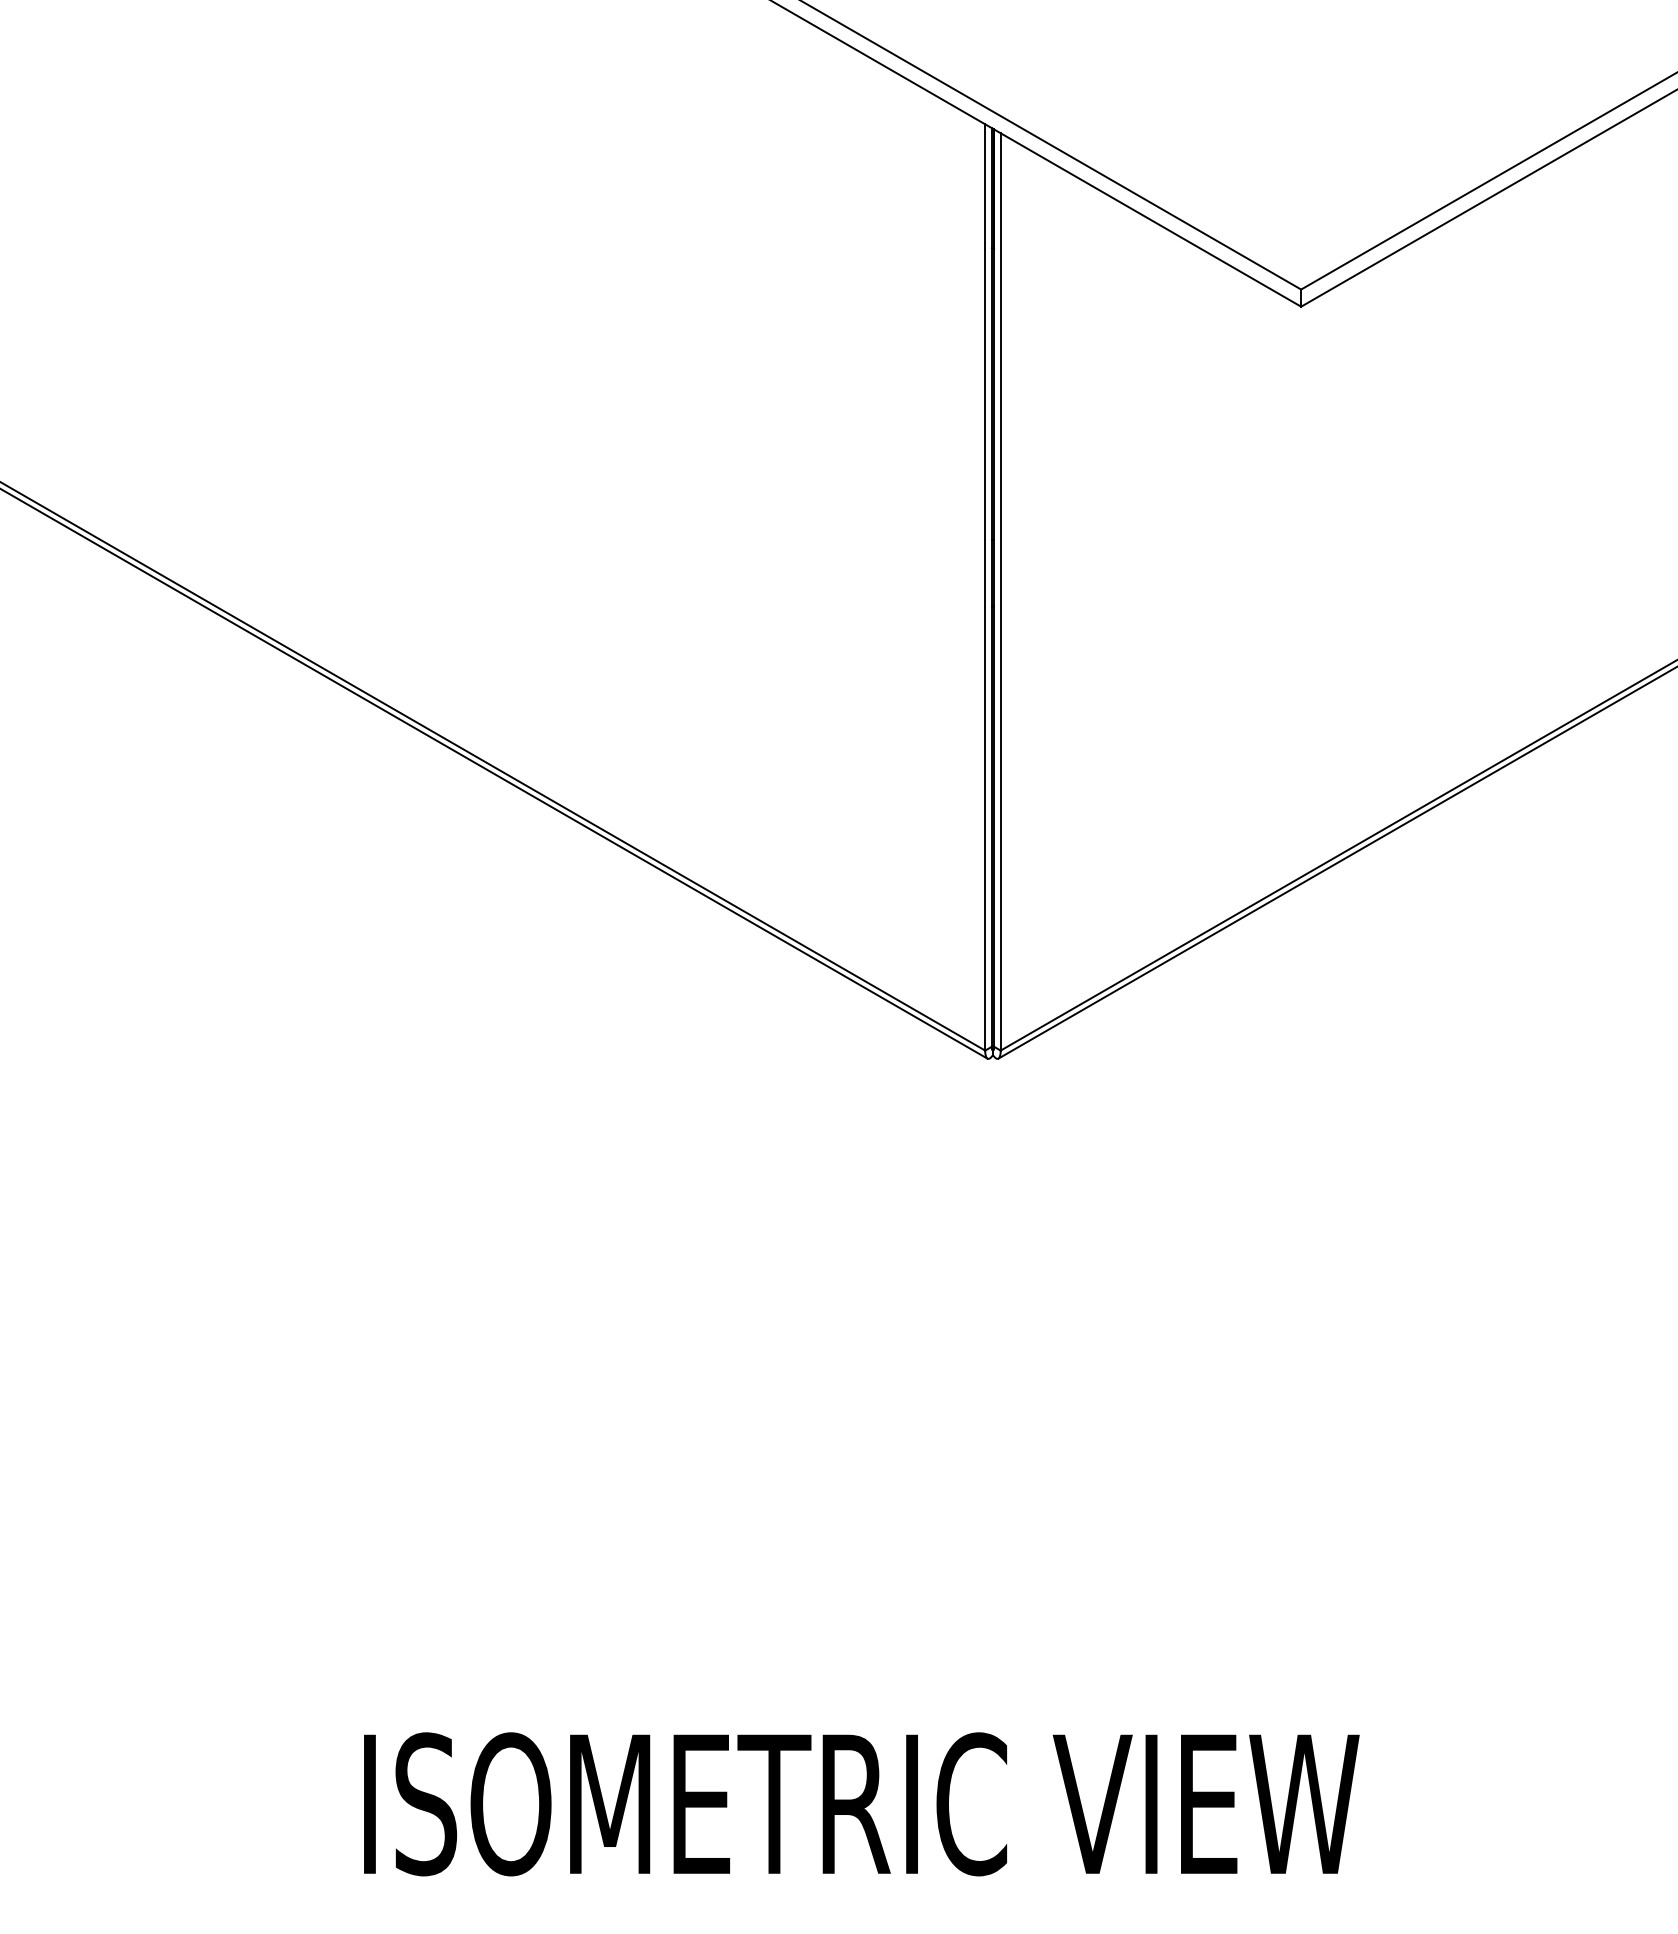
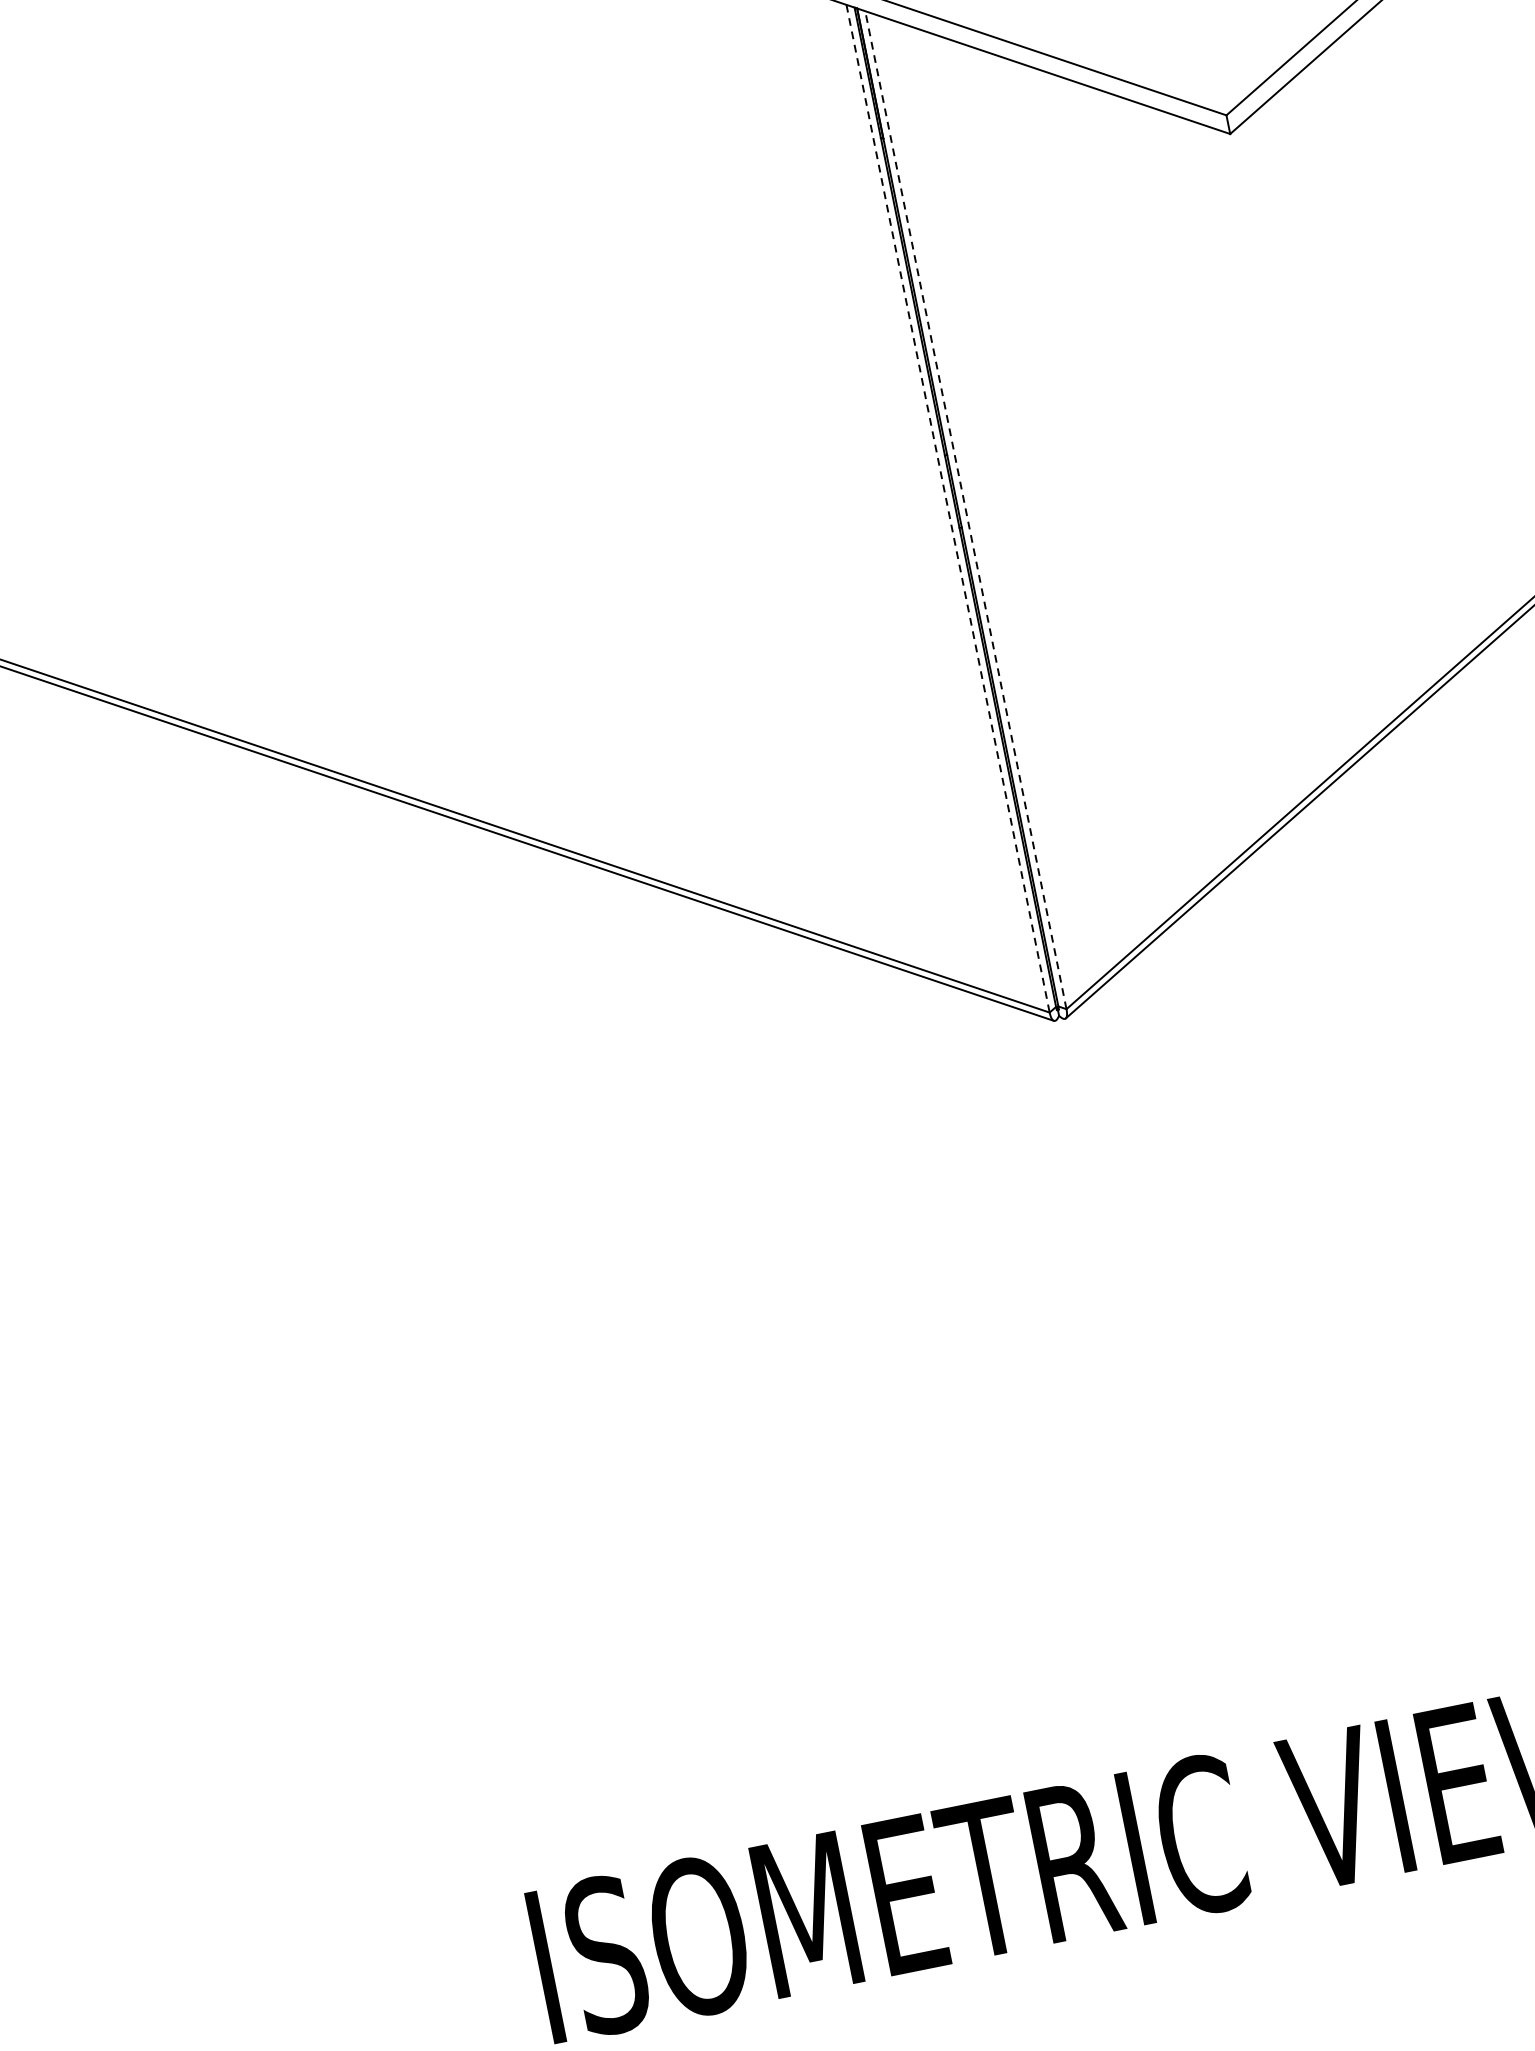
line: (985, 587) -> (948, 508), solid -> dashed
line: (1000, 591) -> (965, 509), solid -> dashed

